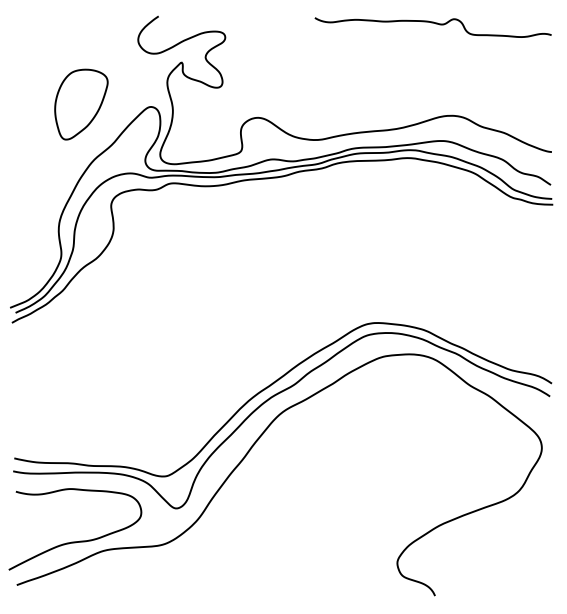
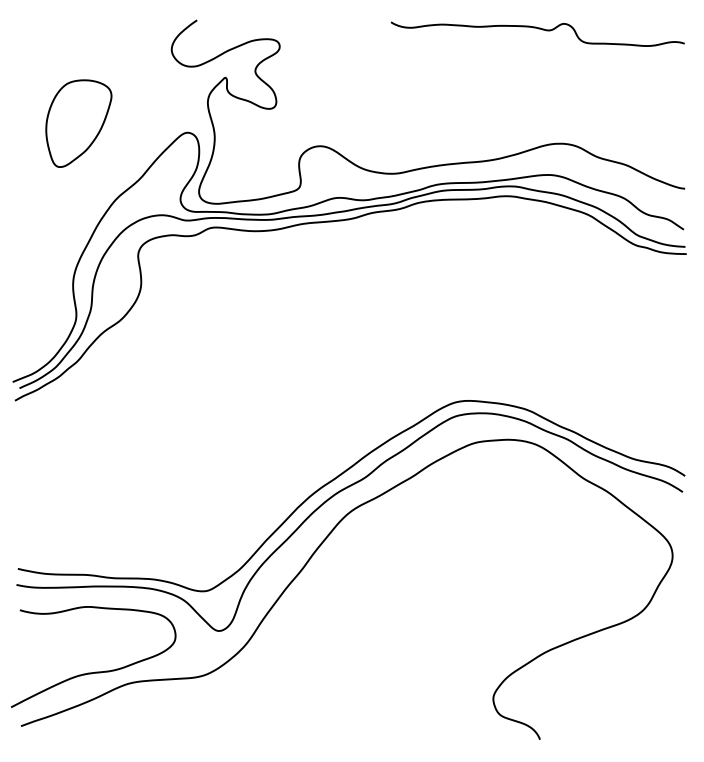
part: (81, 104) -> (78, 123), moved

